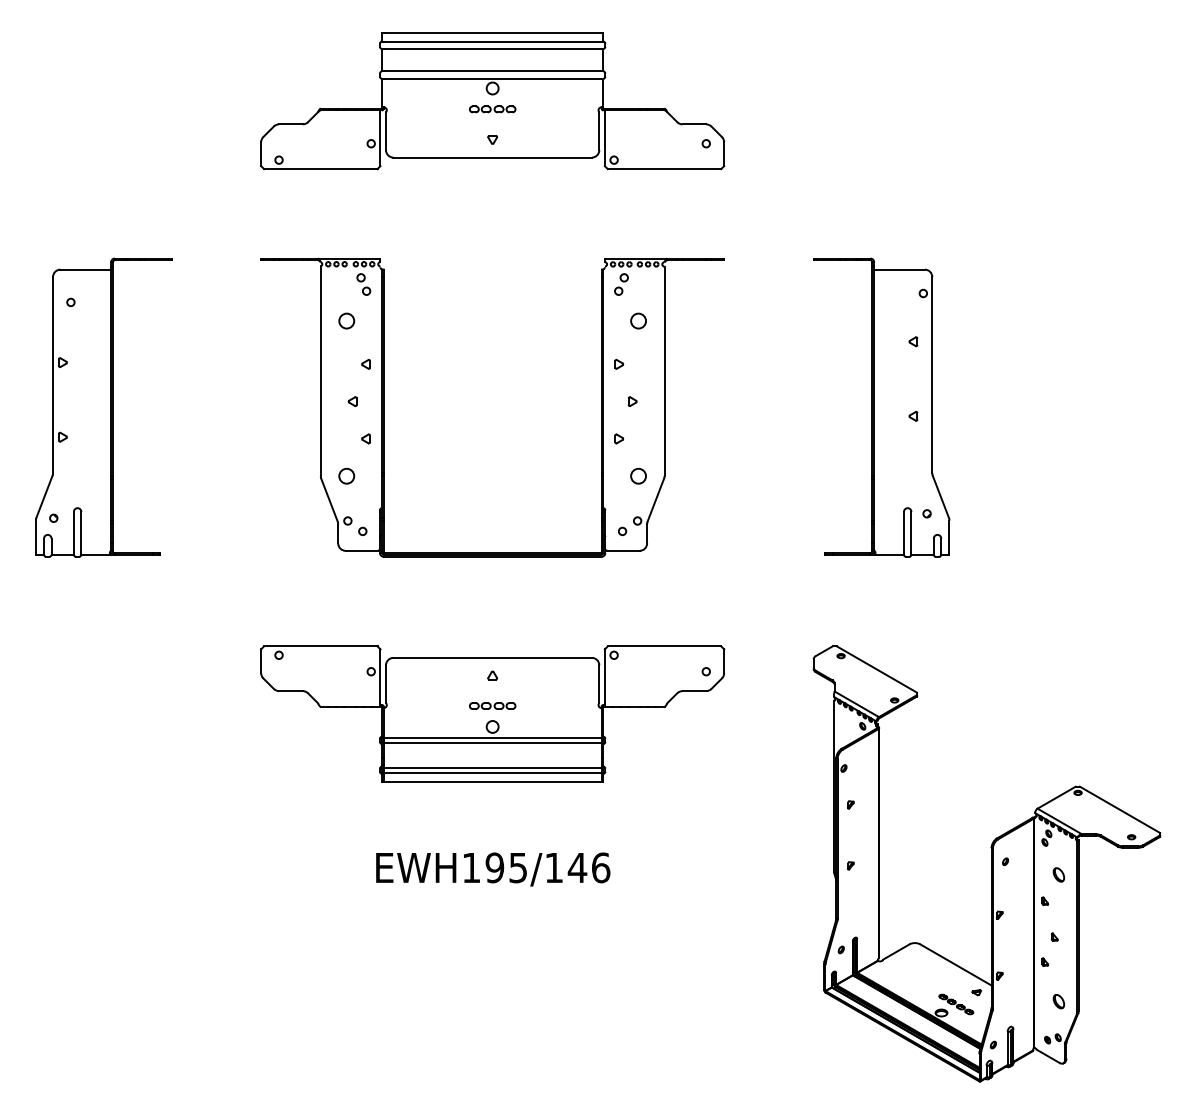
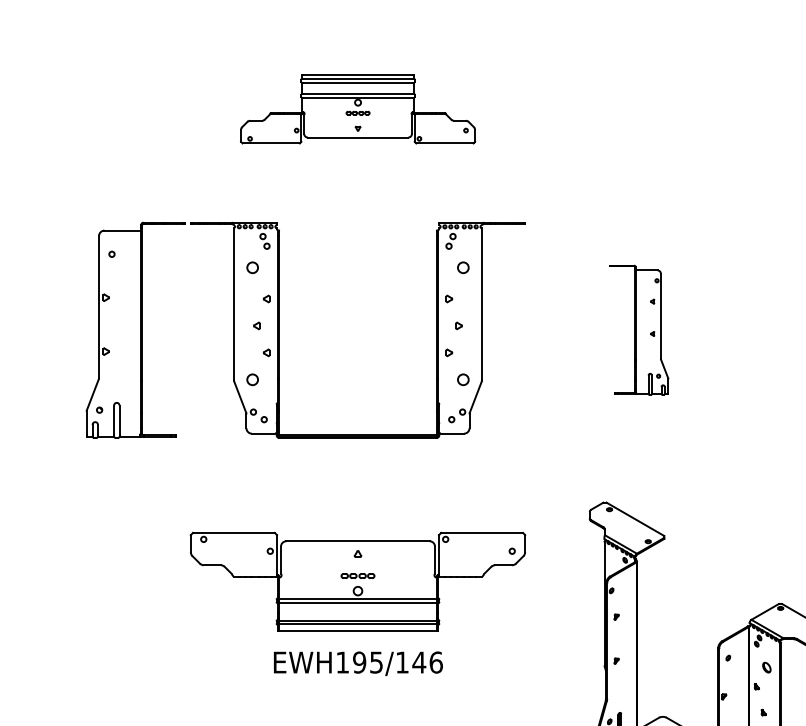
part: (492, 101) -> (357, 109), size x0.7
part: (103, 407) -> (135, 330), moved
part: (881, 407) -> (638, 330), size x0.6
part: (492, 713) -> (357, 581), moved

